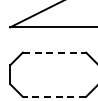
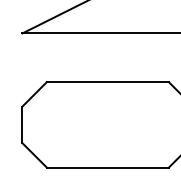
line: (54, 52) -> (107, 81), dashed -> solid
line: (54, 96) -> (107, 166), dashed -> solid

